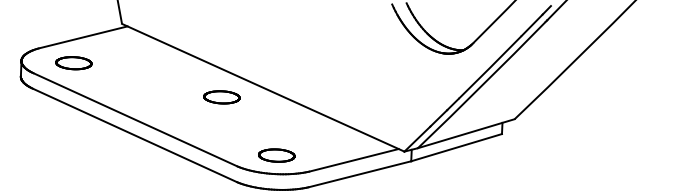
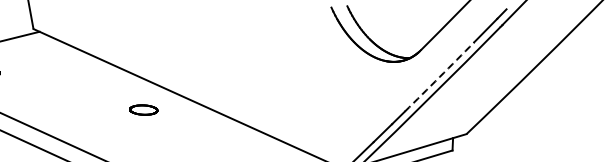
arc: (490, 67) -> (439, 77), solid -> dashed
part: (221, 97) -> (143, 110), size x0.7

